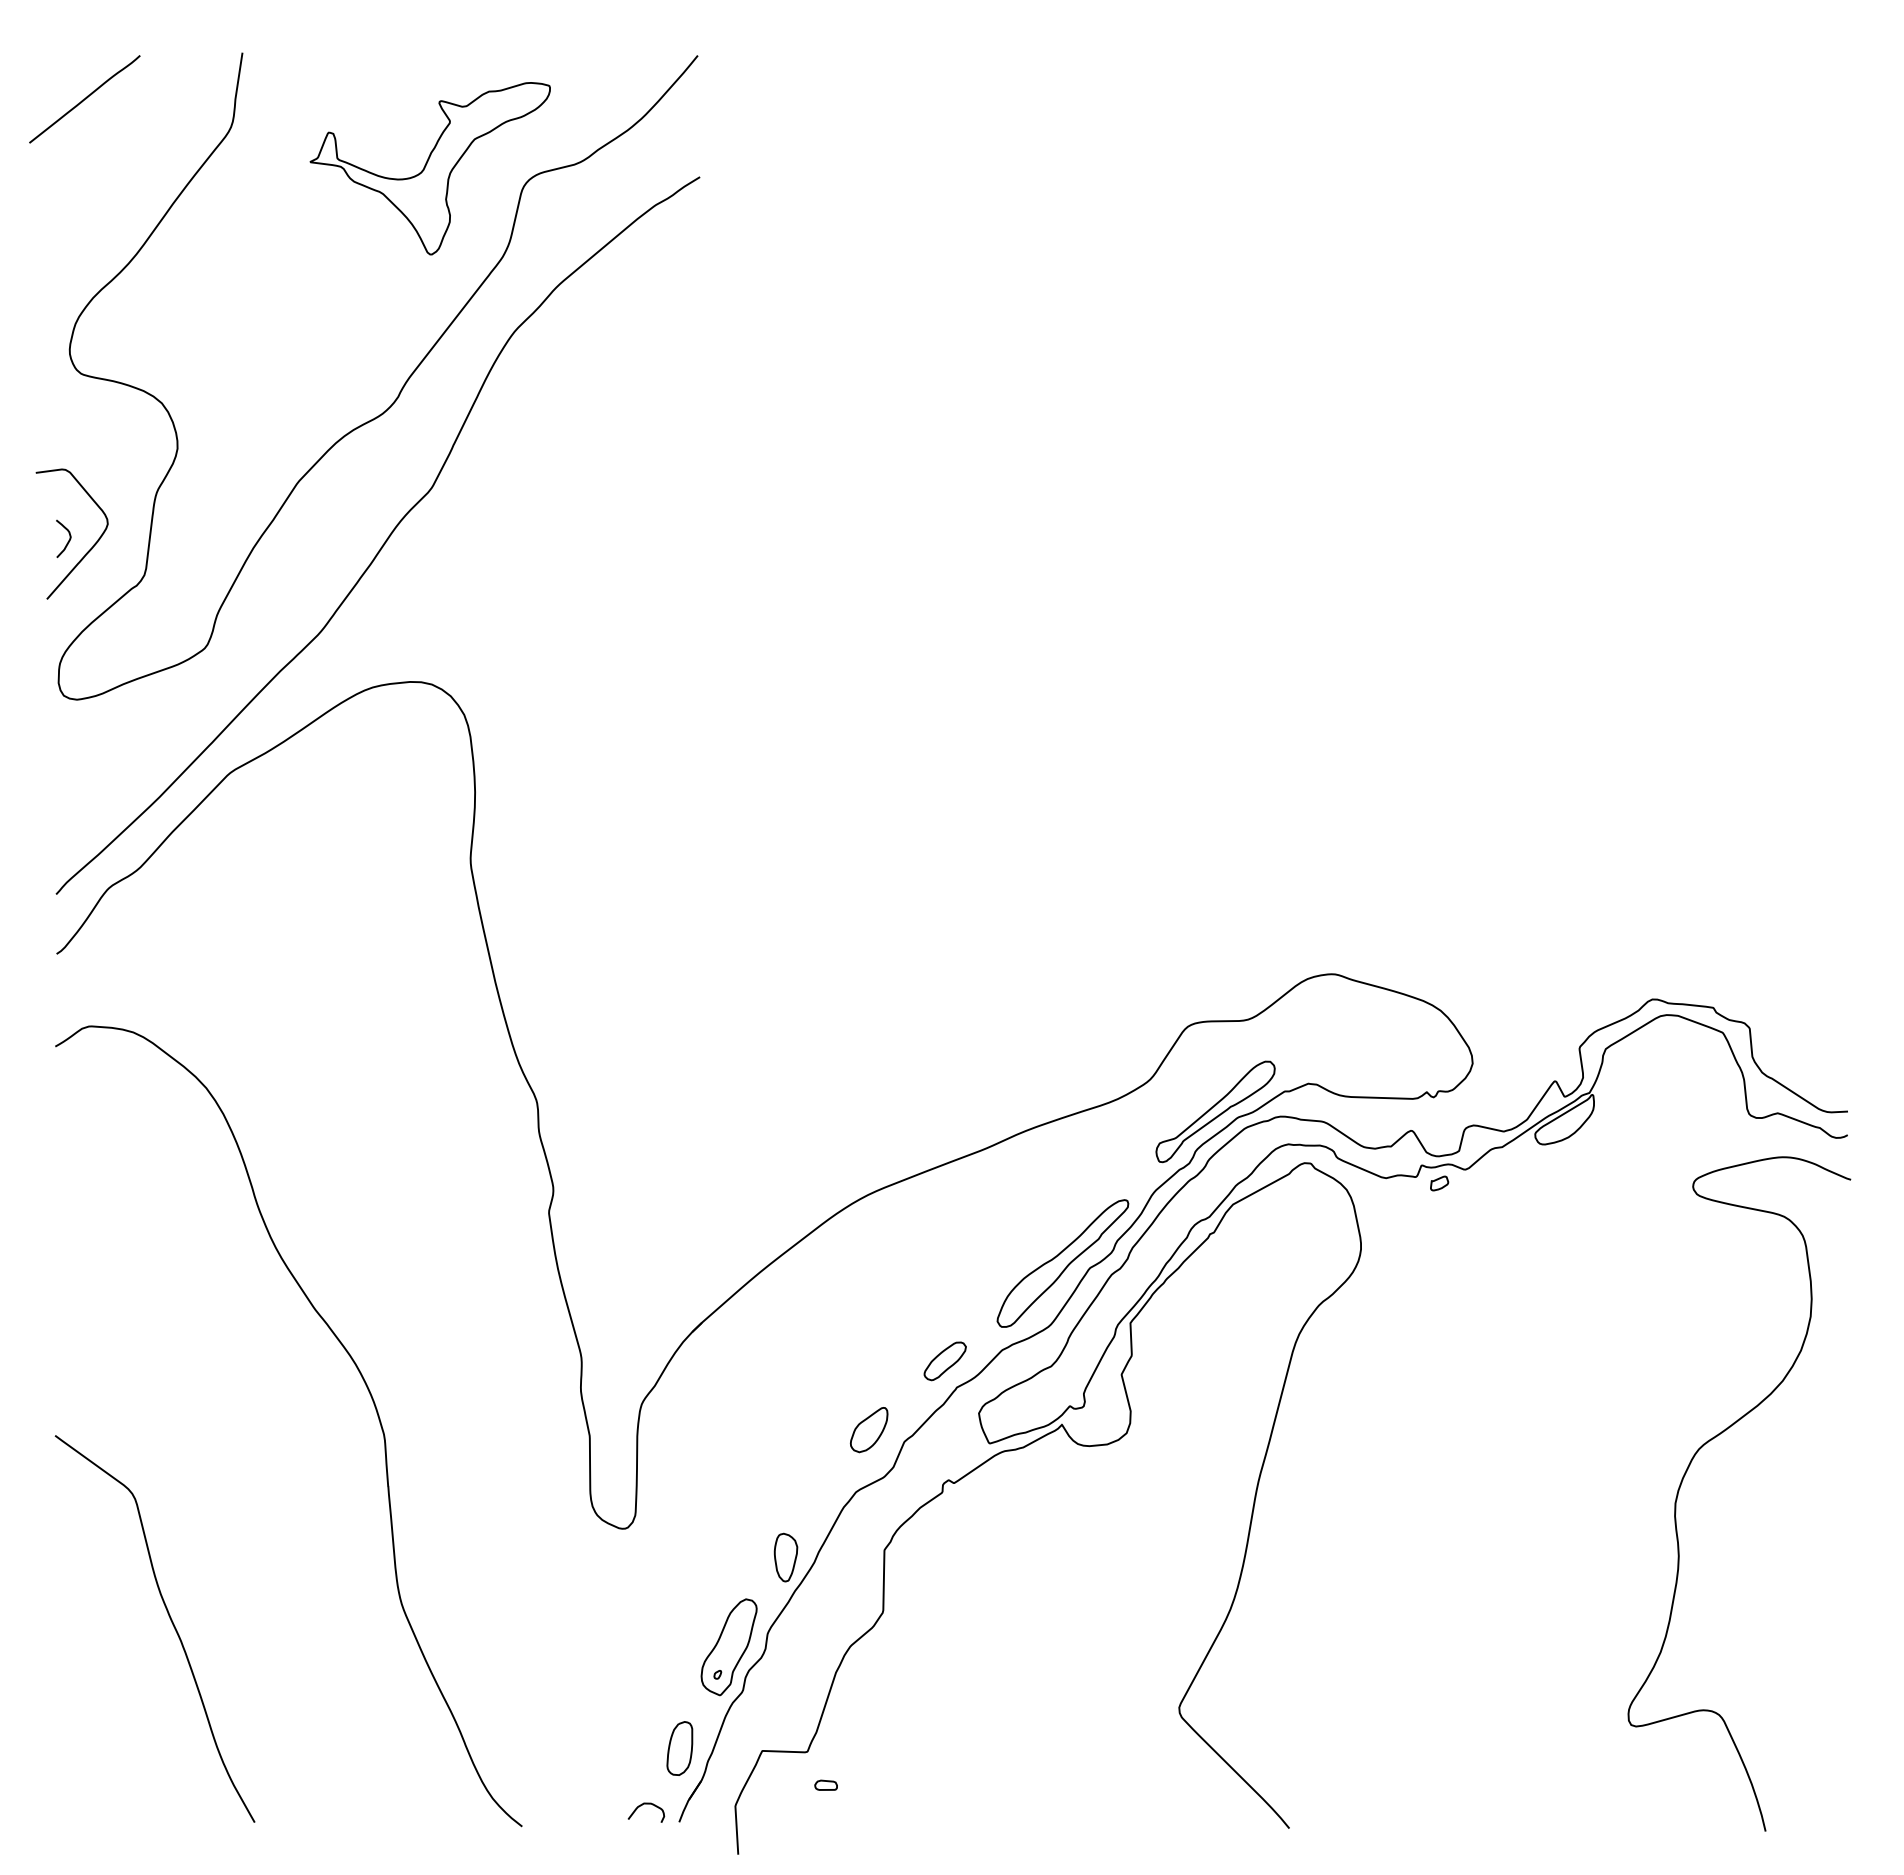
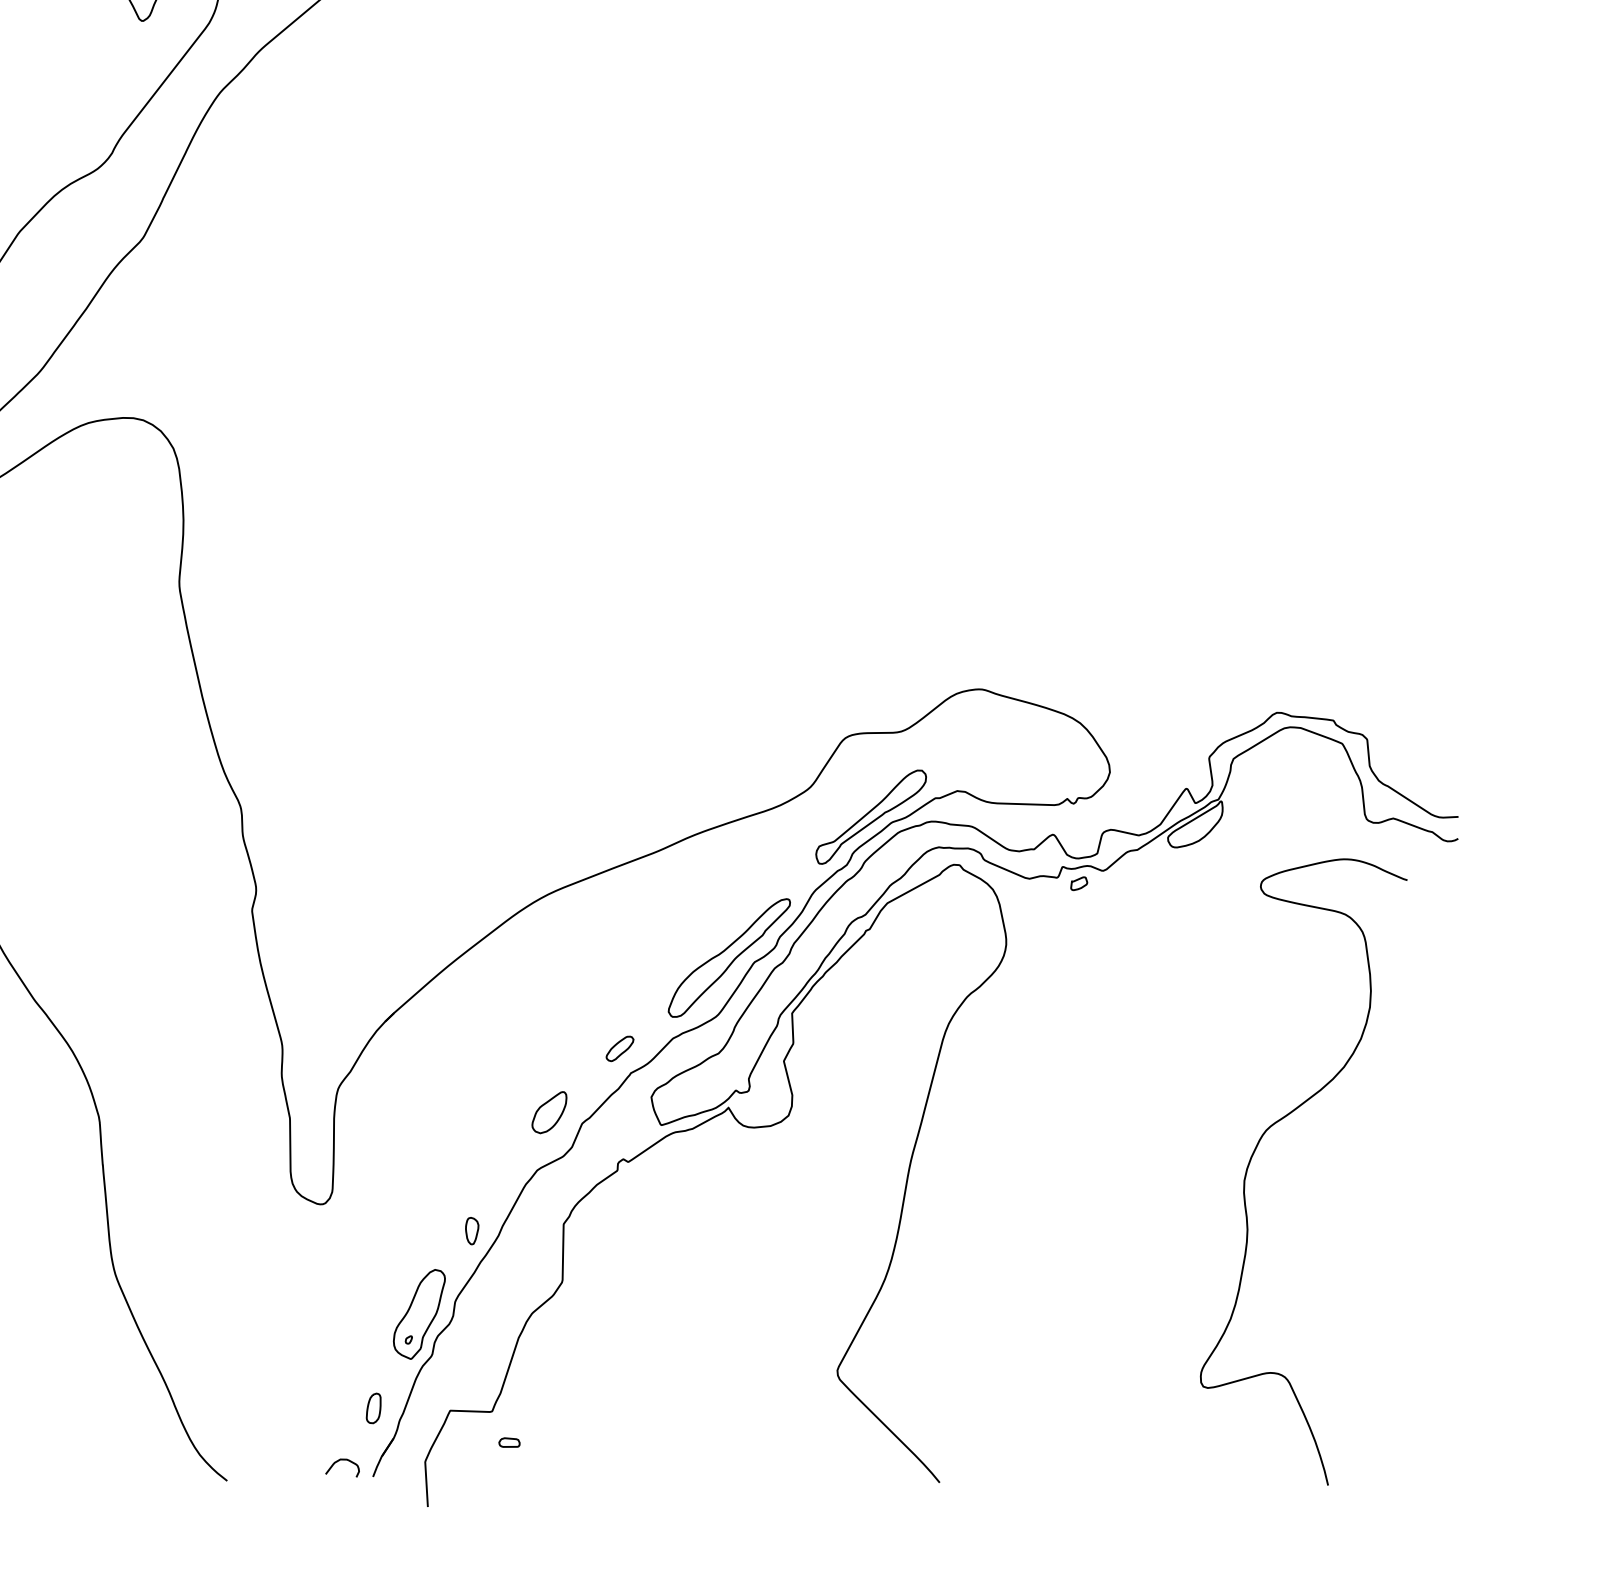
part: (944, 1361) -> (619, 1049), size x0.7
curve: (1689, 1467) -> (1257, 1147), moved
part: (785, 1557) -> (471, 1231), size x0.6
part: (679, 1748) -> (373, 1408), size x0.6

